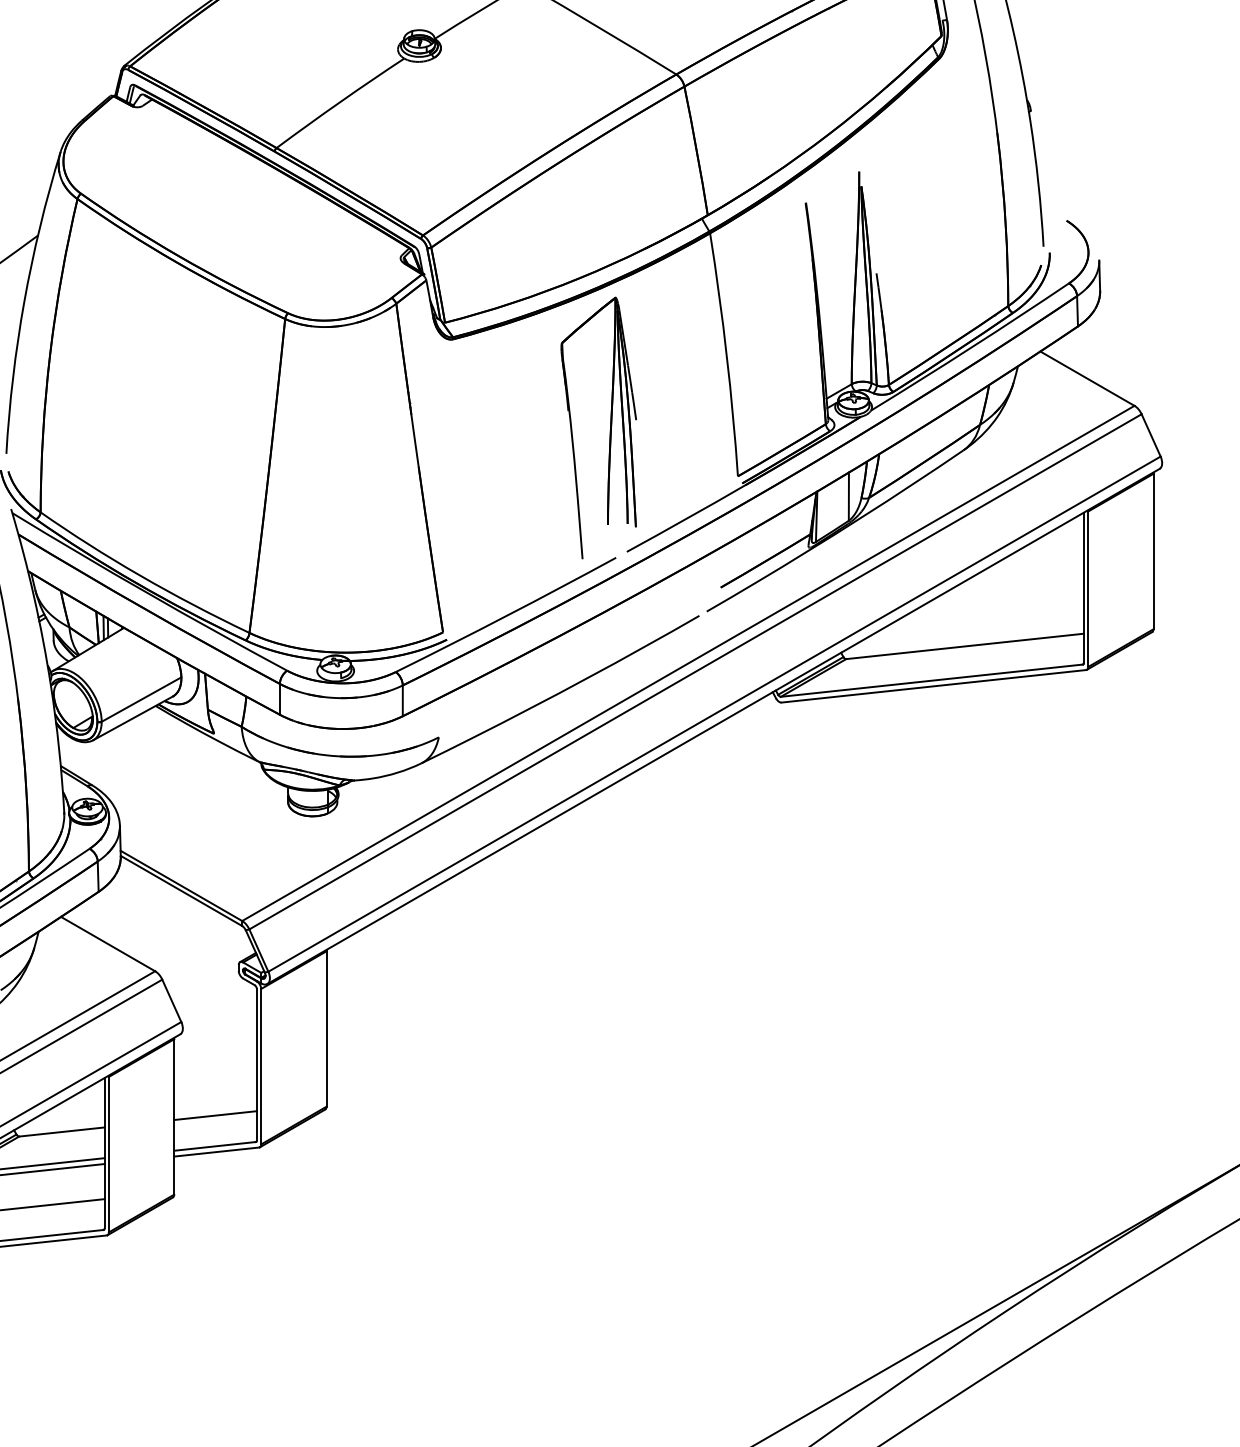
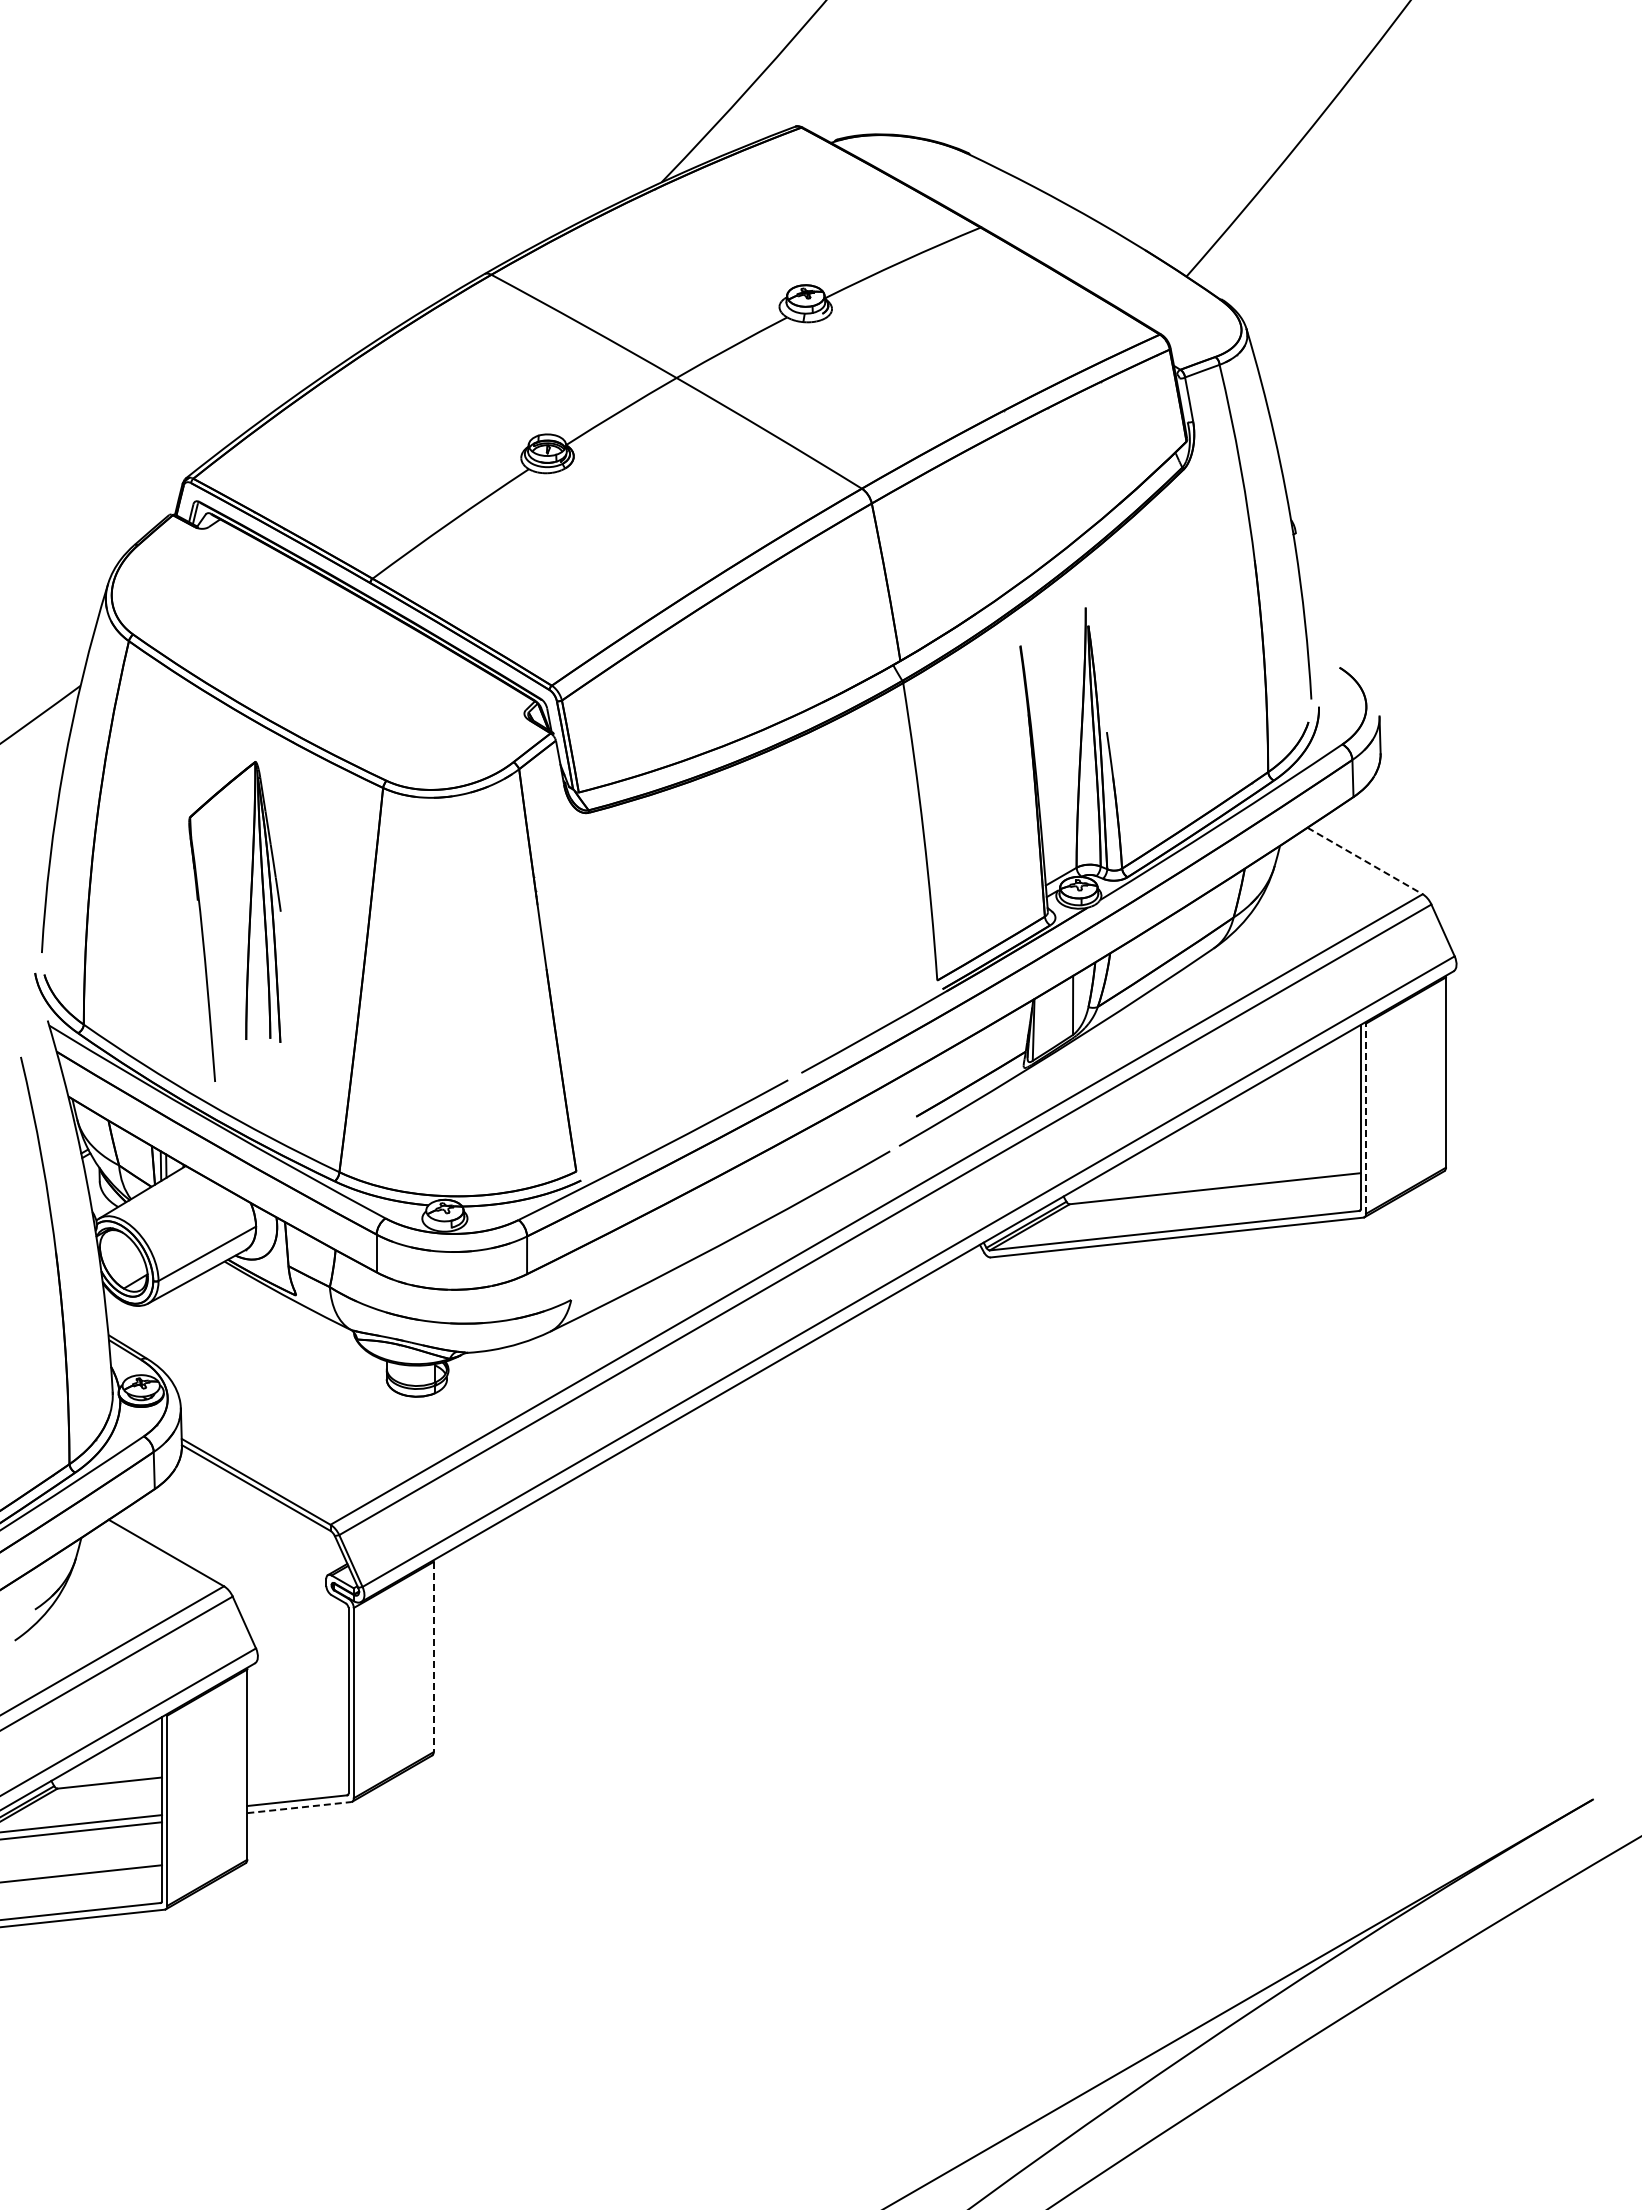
line: (1087, 379) -> (1365, 861), solid -> dashed
part: (609, 428) -> (248, 922), moved
line: (1088, 589) -> (1366, 1118), solid -> dashed
line: (326, 1029) -> (433, 1657), solid -> dashed
line: (215, 1115) -> (297, 1762), removed
line: (216, 1151) -> (299, 1807), solid -> dashed

